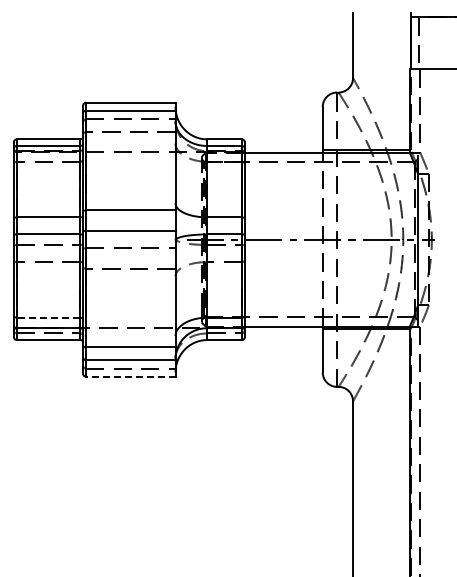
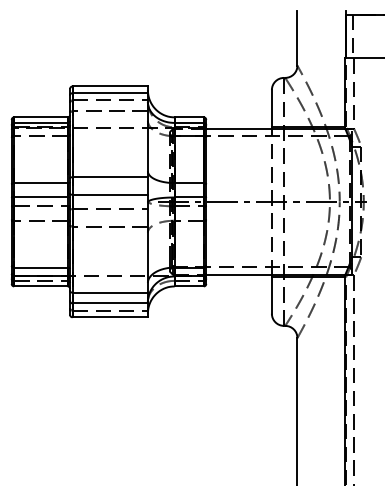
line: (48, 317) -> (40, 267), dashed -> solid
line: (130, 376) -> (109, 317), dashed -> solid

